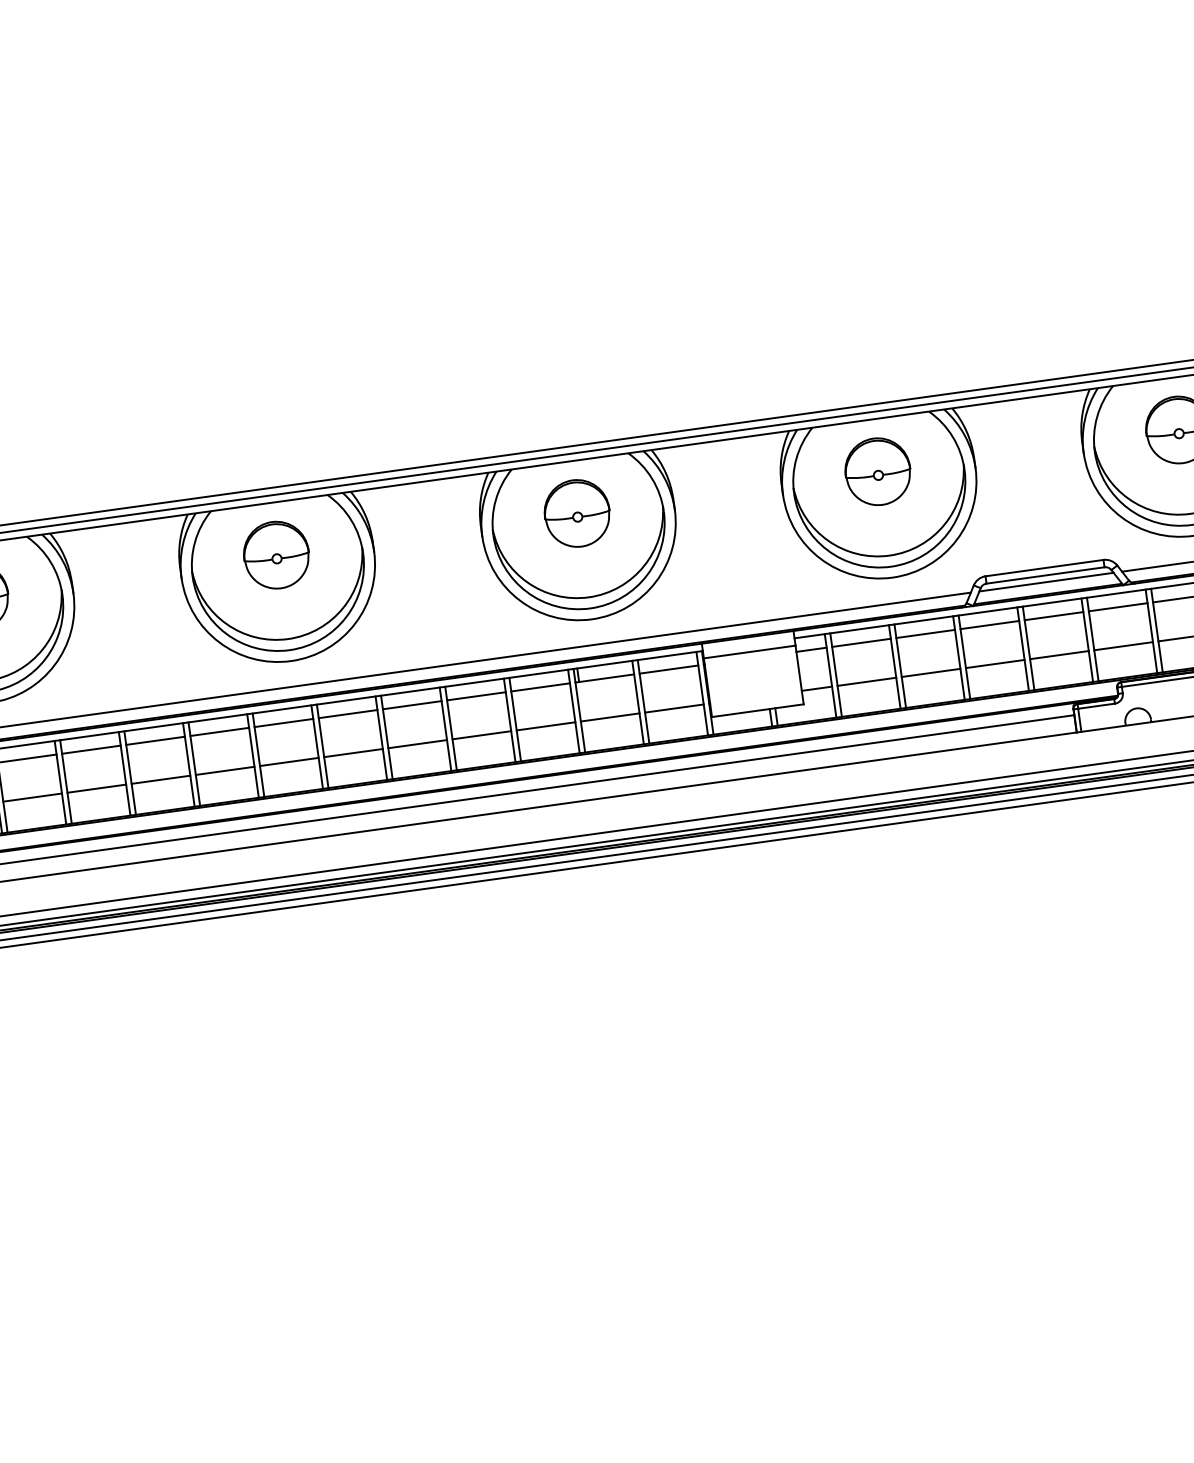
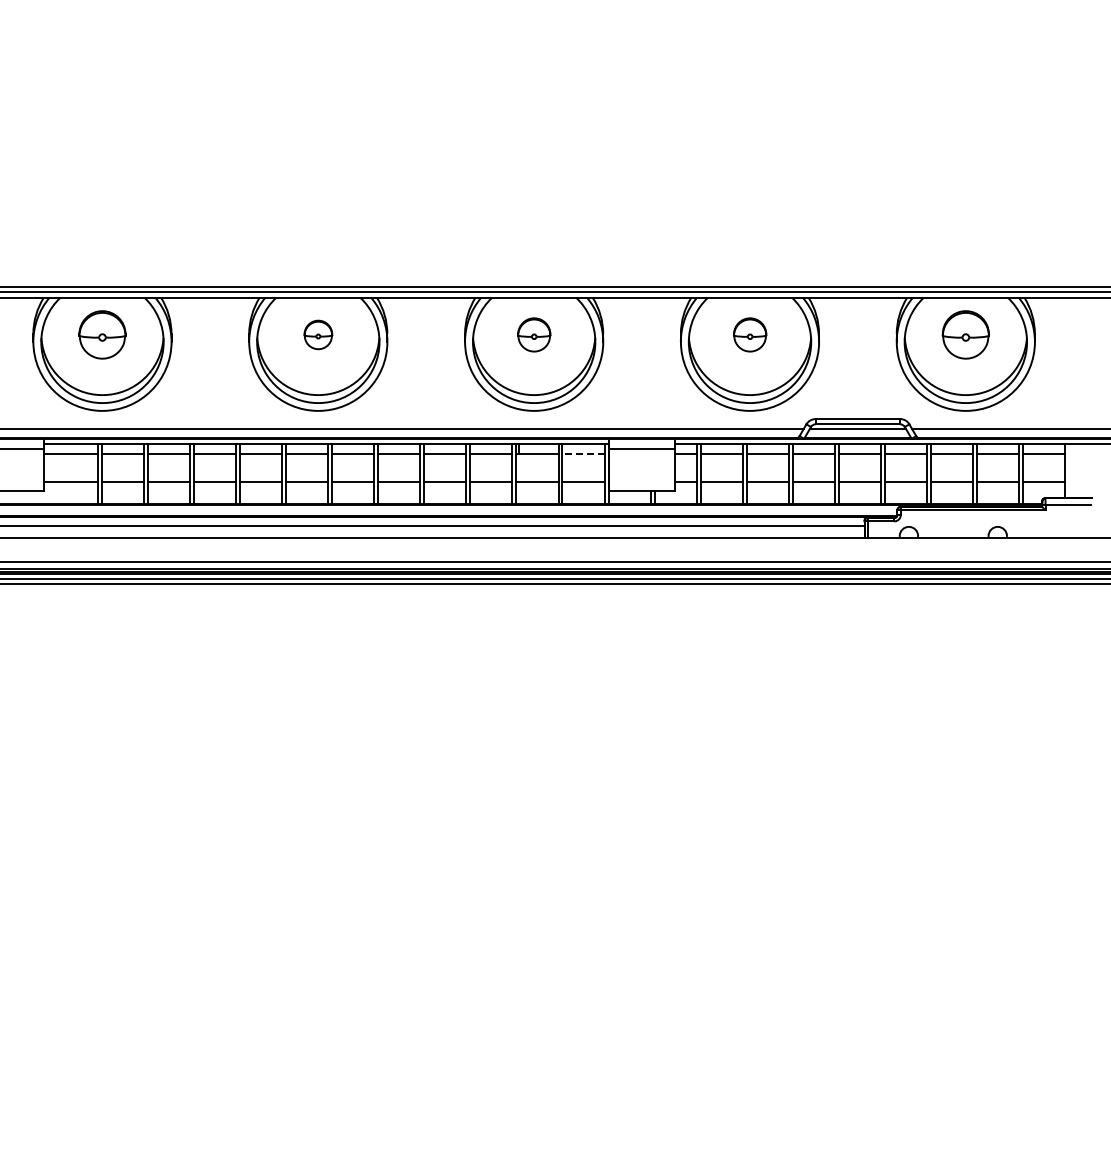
part: (878, 471) -> (750, 334), size x0.7
part: (577, 512) -> (534, 334), size x0.7
part: (276, 554) -> (318, 334), size x0.6
line: (668, 669) -> (583, 453), solid -> dashed

